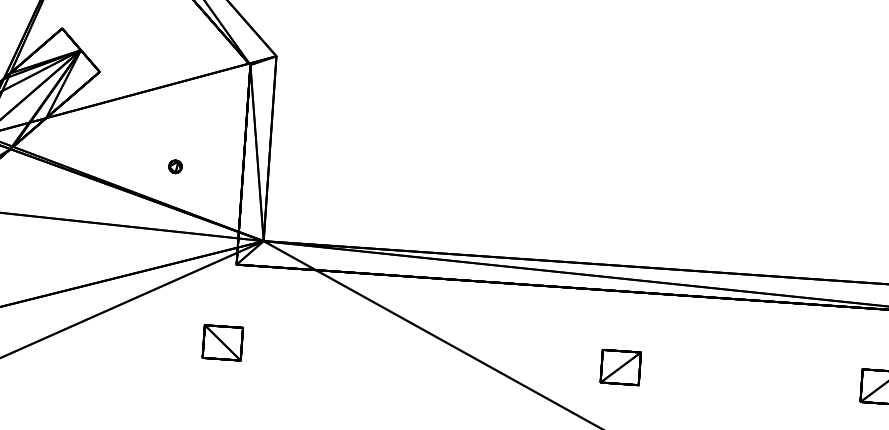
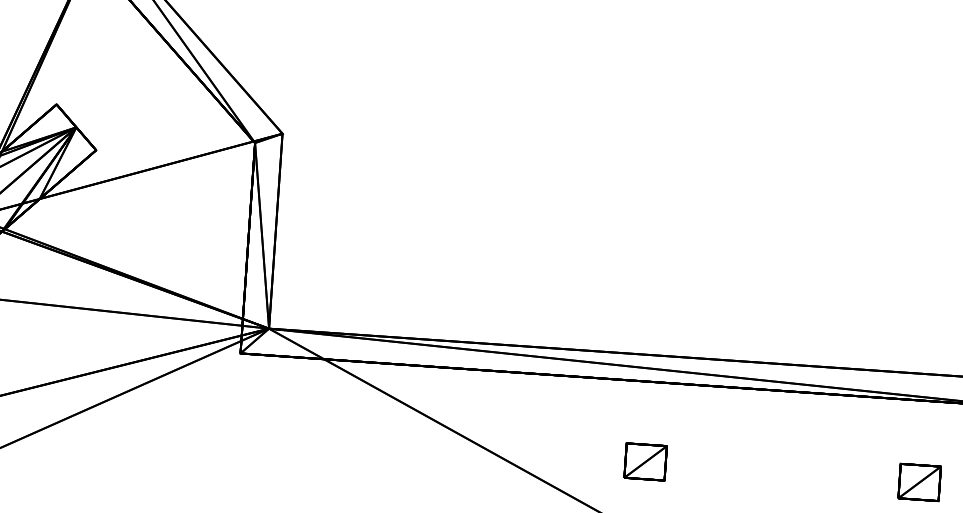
part: (174, 166) -> (175, 249), removed
part: (222, 342) -> (225, 435), removed

